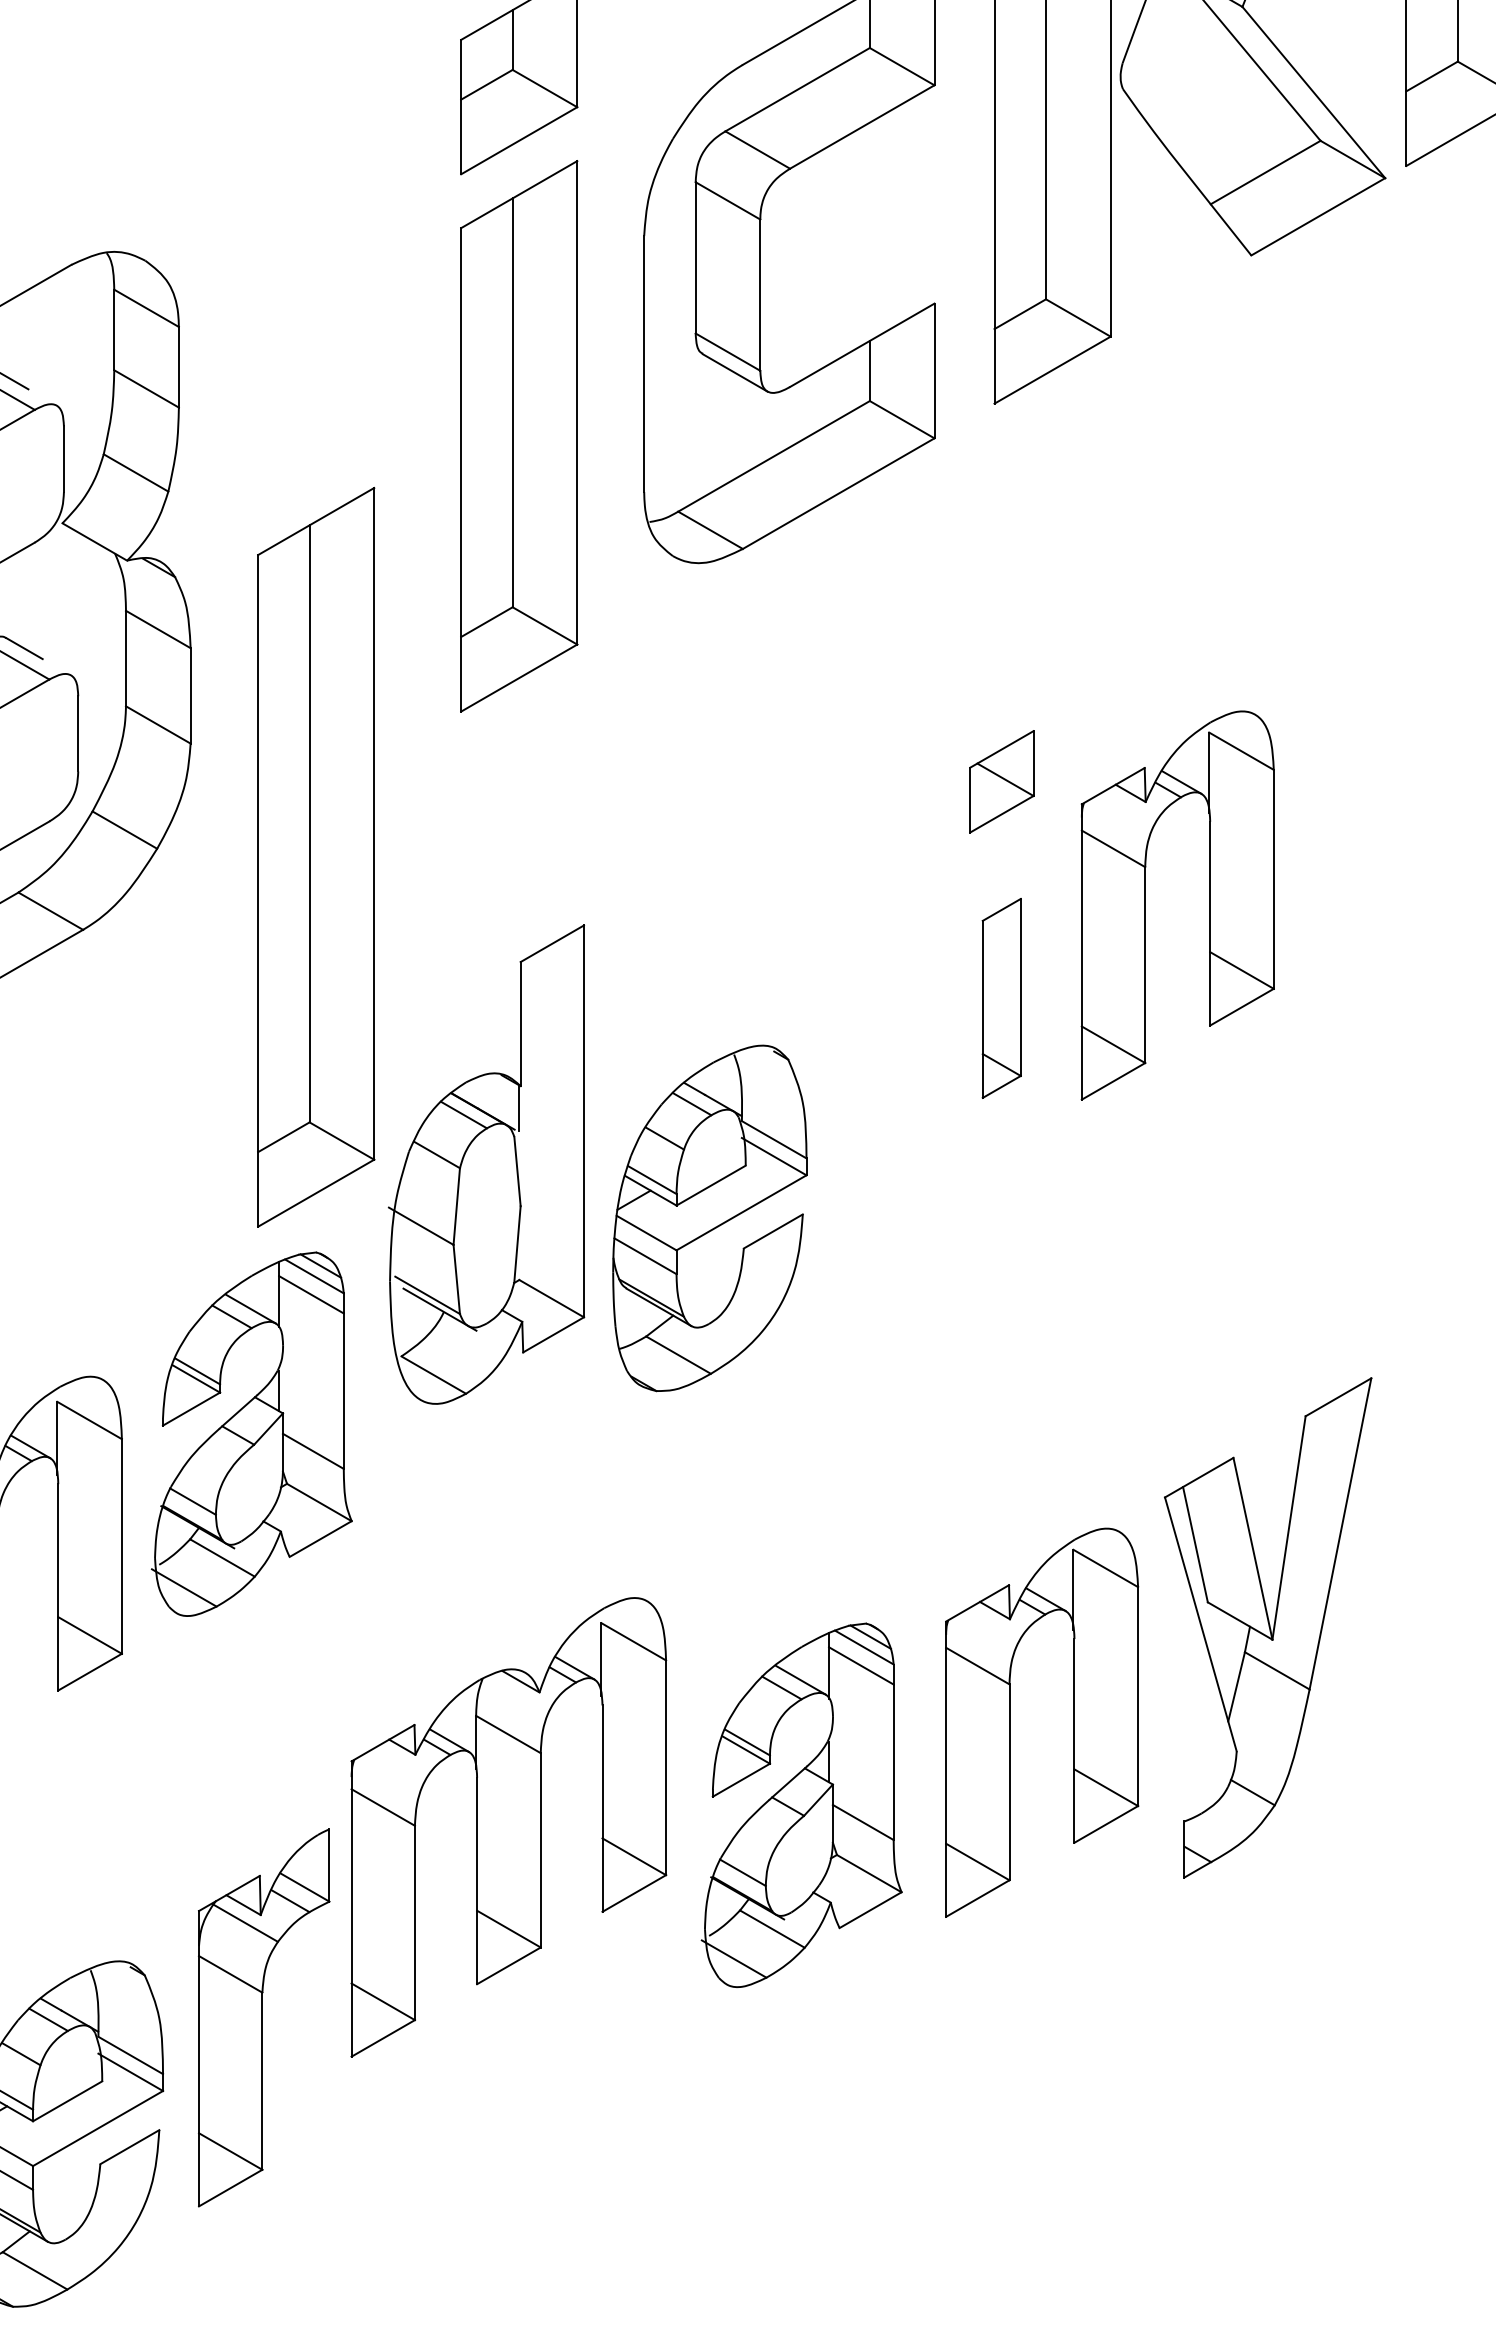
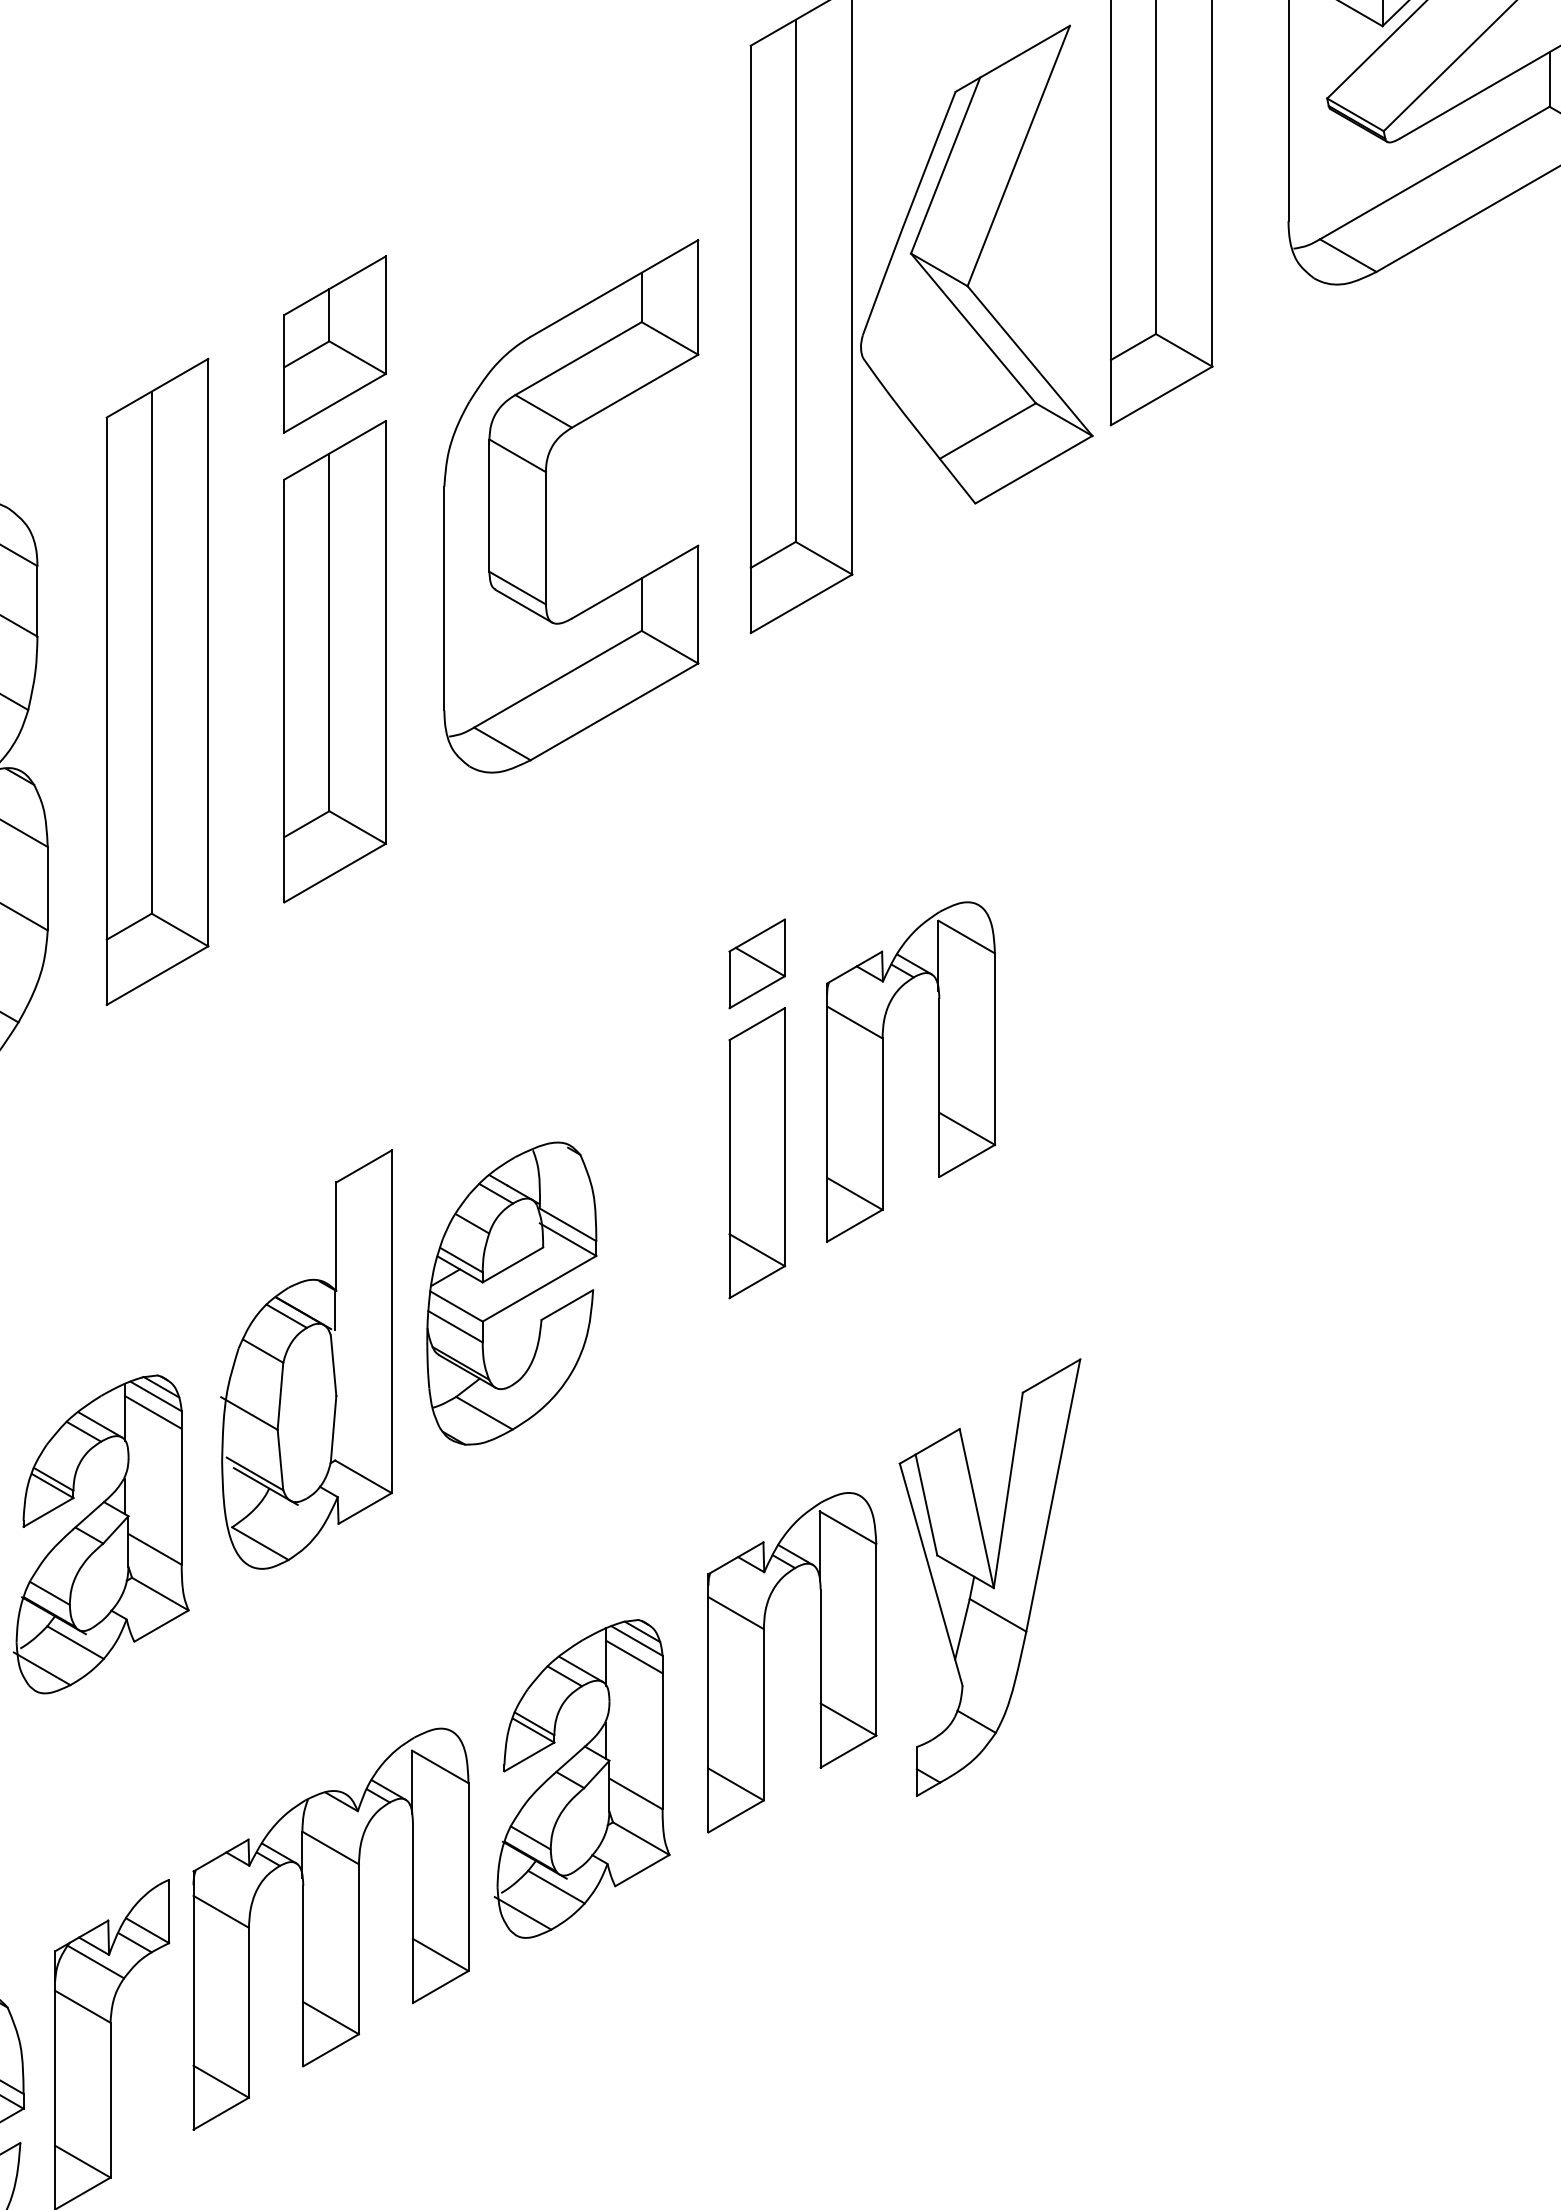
part: (316, 856) -> (157, 681), moved
part: (1001, 998) -> (756, 1153), size x1.67
part: (486, 1164) -> (306, 1359), moved
part: (709, 1218) -> (511, 1293), moved
part: (1267, 1627) -> (989, 1577), moved
part: (1010, 1722) -> (764, 1662), moved
part: (800, 1804) -> (581, 1778), moved
part: (508, 1826) -> (330, 1928), moved

